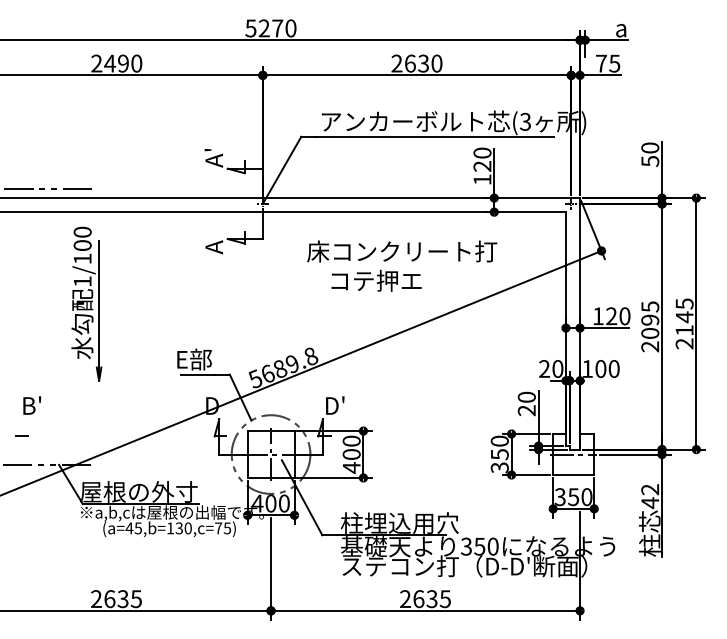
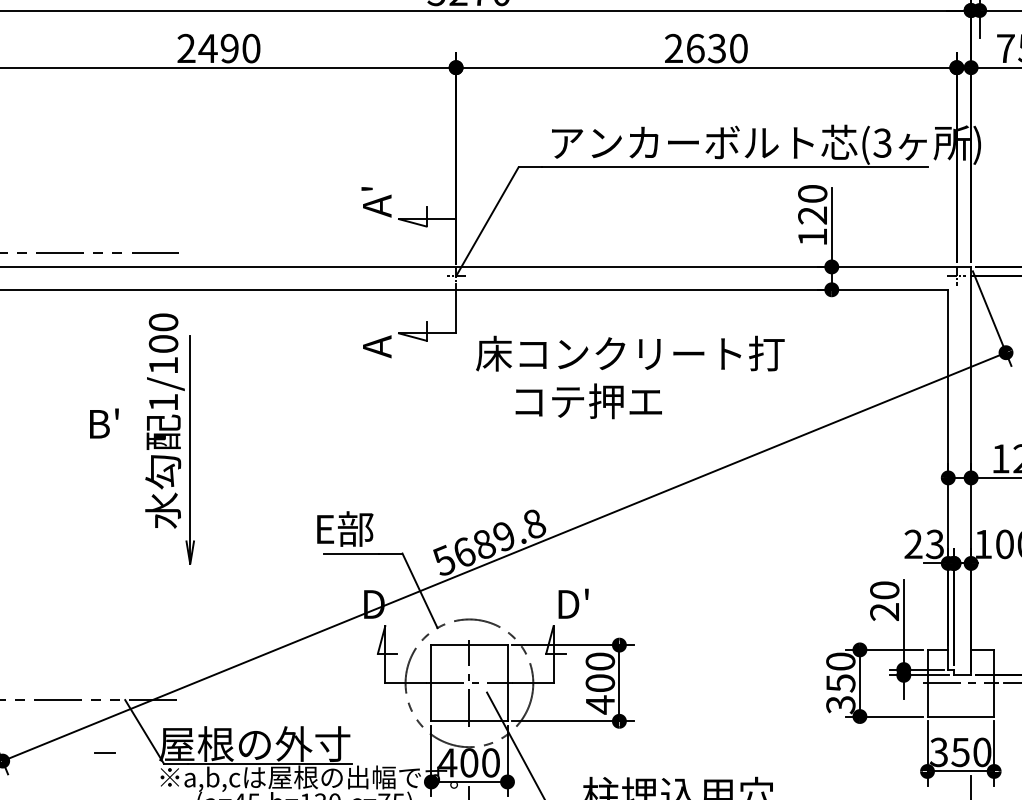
text: (402, 265) -> (630, 376), moved
text: (557, 368) -> (934, 543), 20 -> 23
text: (32, 405) -> (104, 423), moved
line: (21, 435) -> (104, 751), moved

